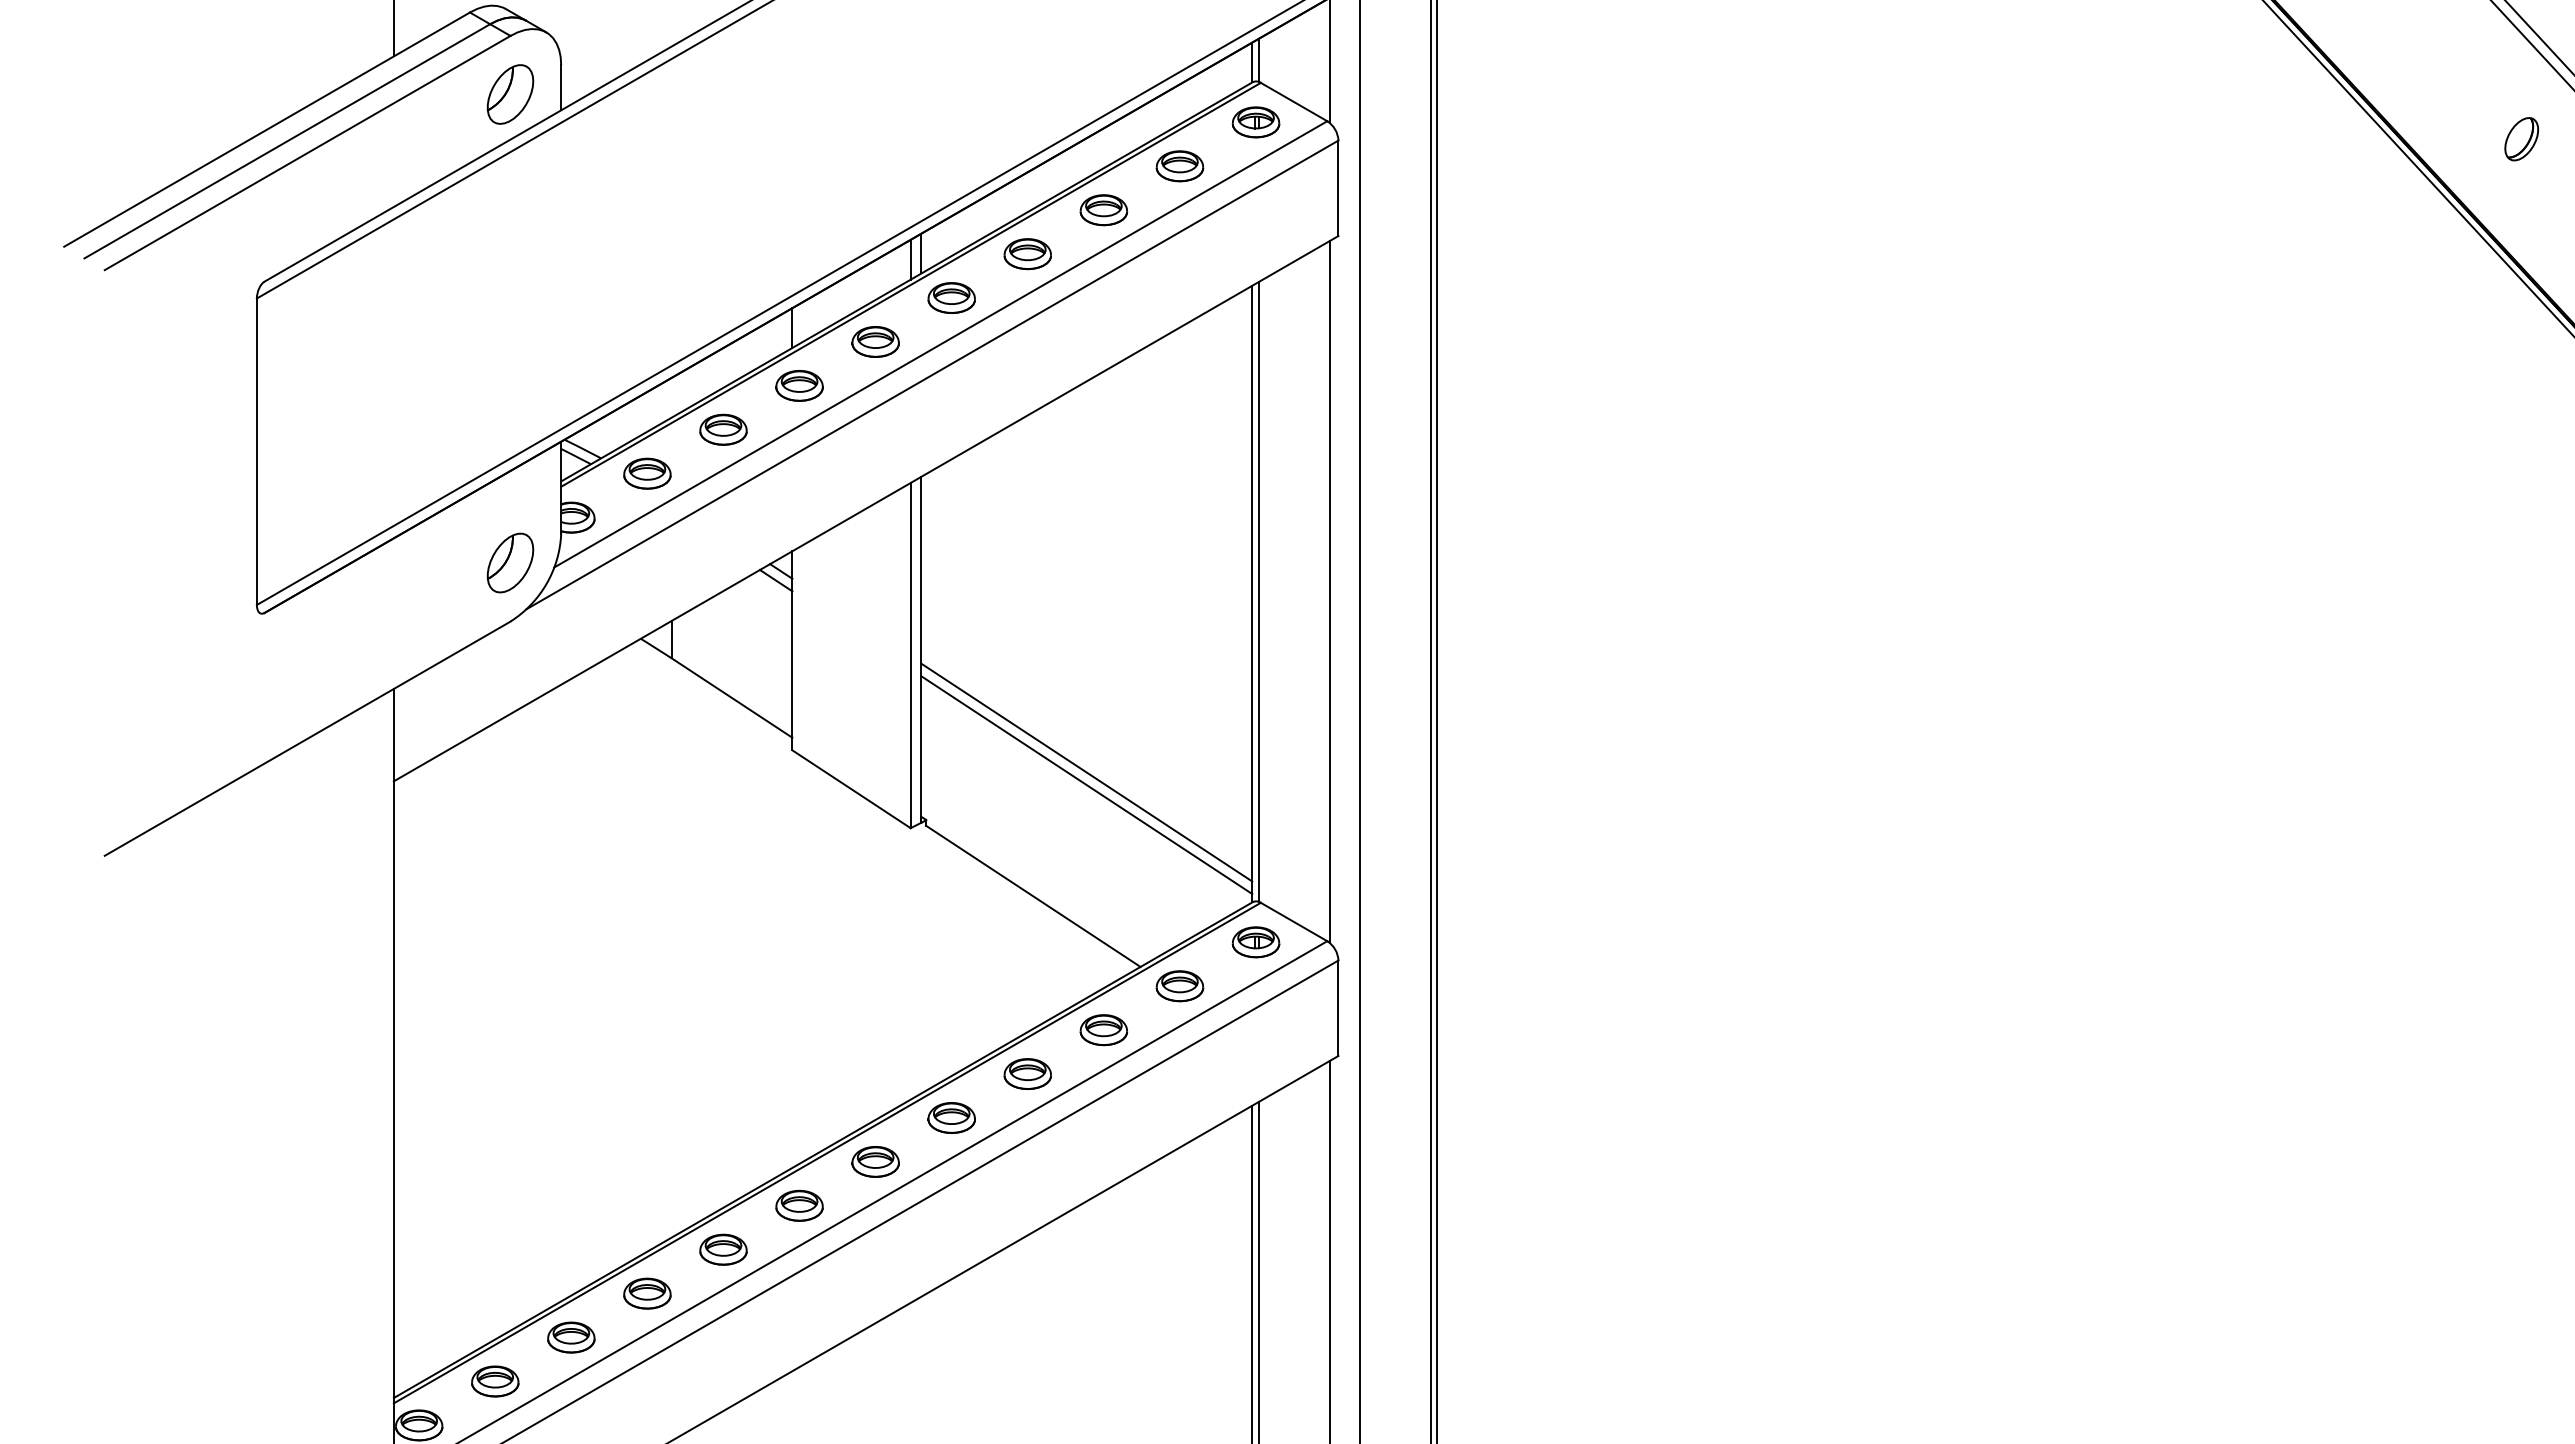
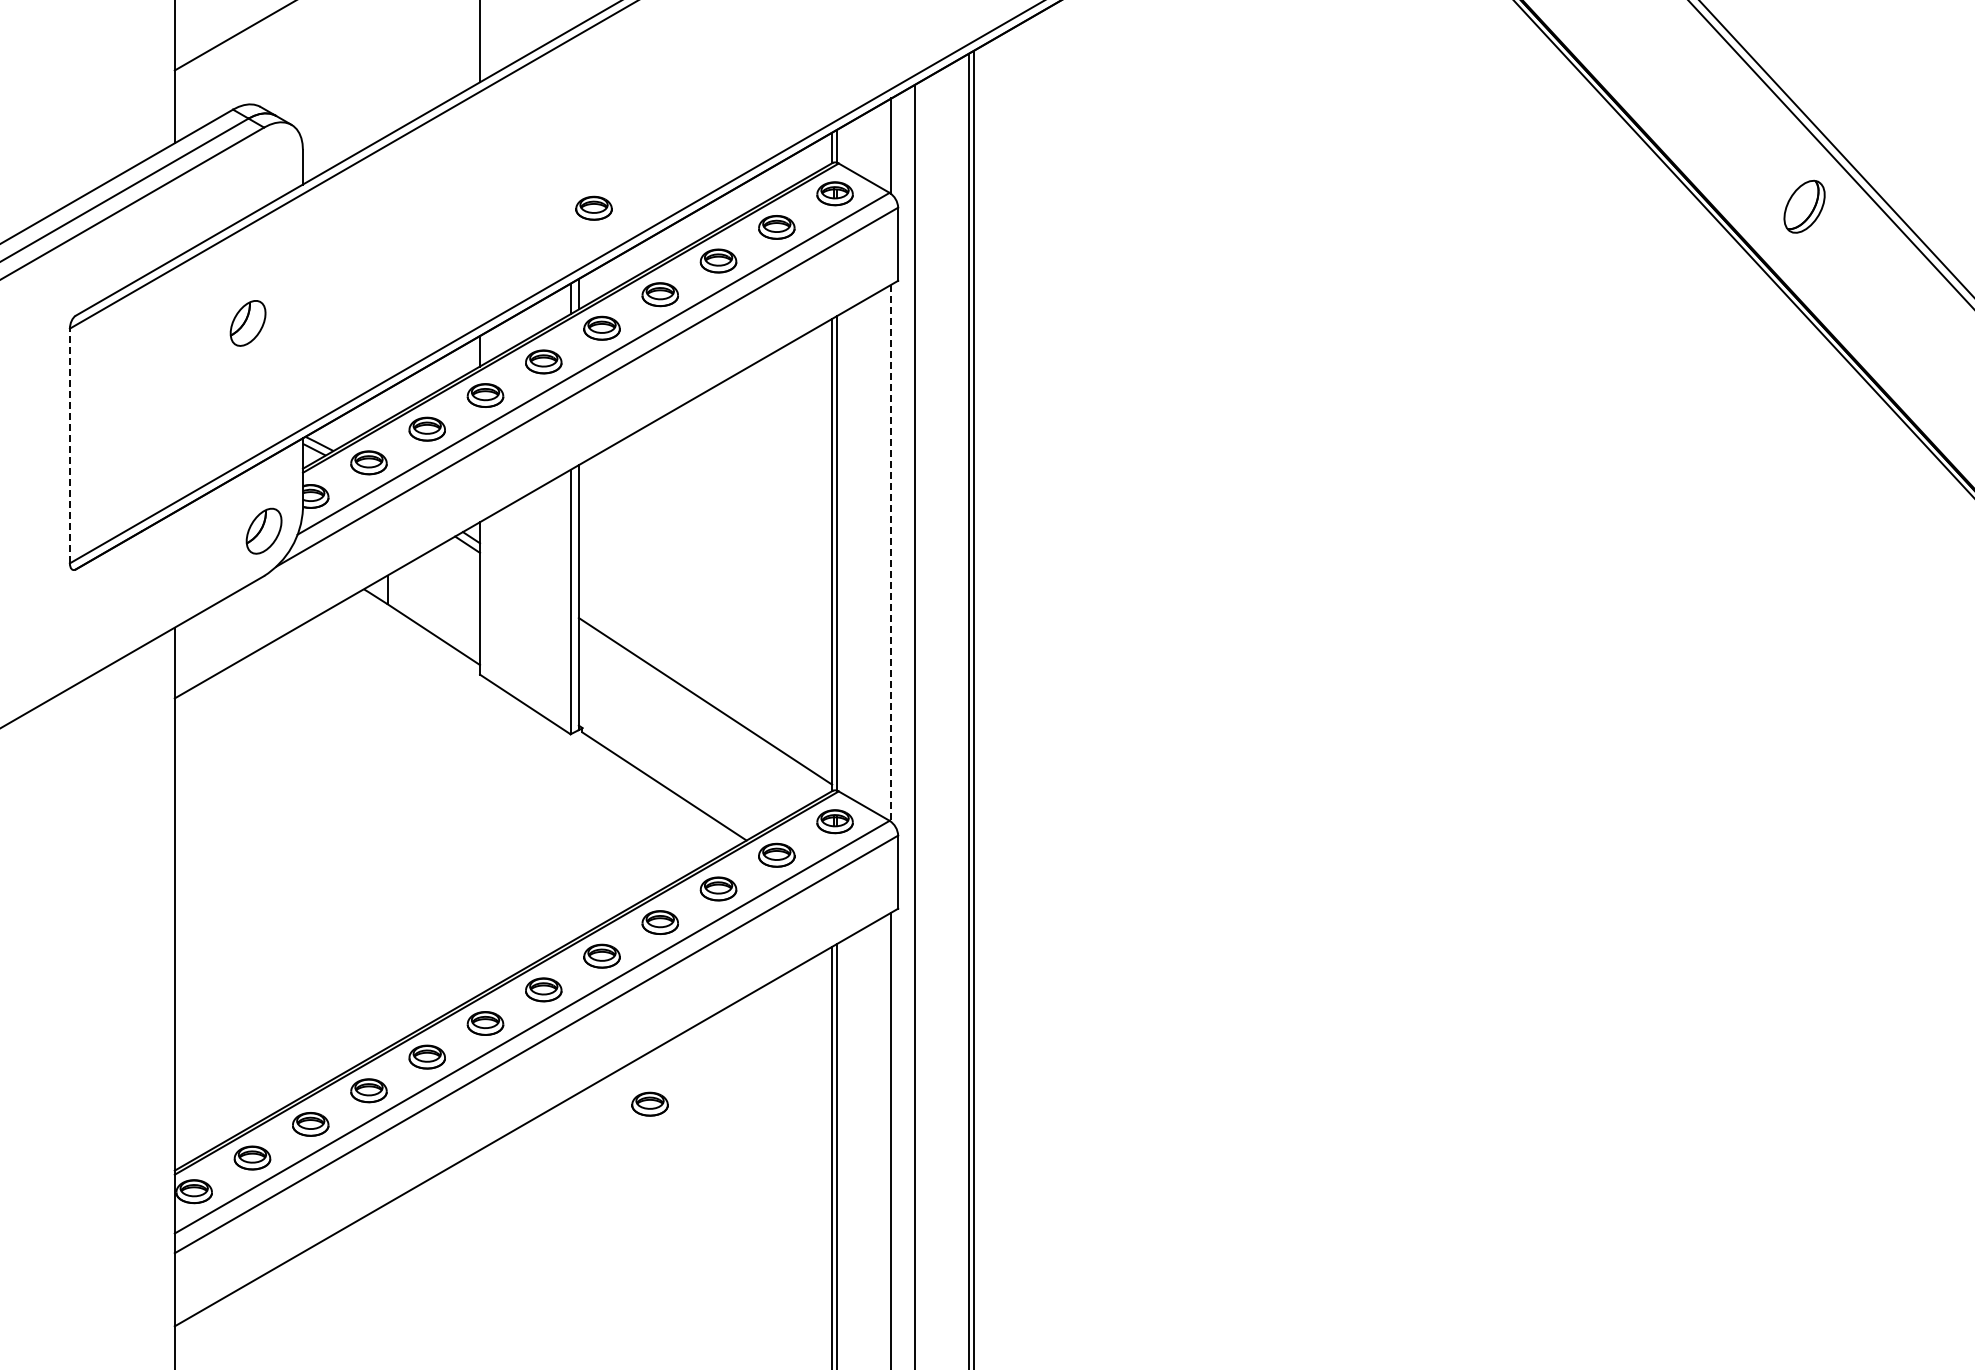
part: (509, 94) -> (247, 323), moved
part: (2520, 138) -> (1803, 206), size x1.6
part: (940, 140) -> (593, 207), added
line: (256, 451) -> (69, 445), solid -> dashed
line: (1329, 592) -> (891, 553), solid -> dashed
line: (1086, 772) -> (705, 691), removed
part: (1013, 1310) -> (649, 1103), added

